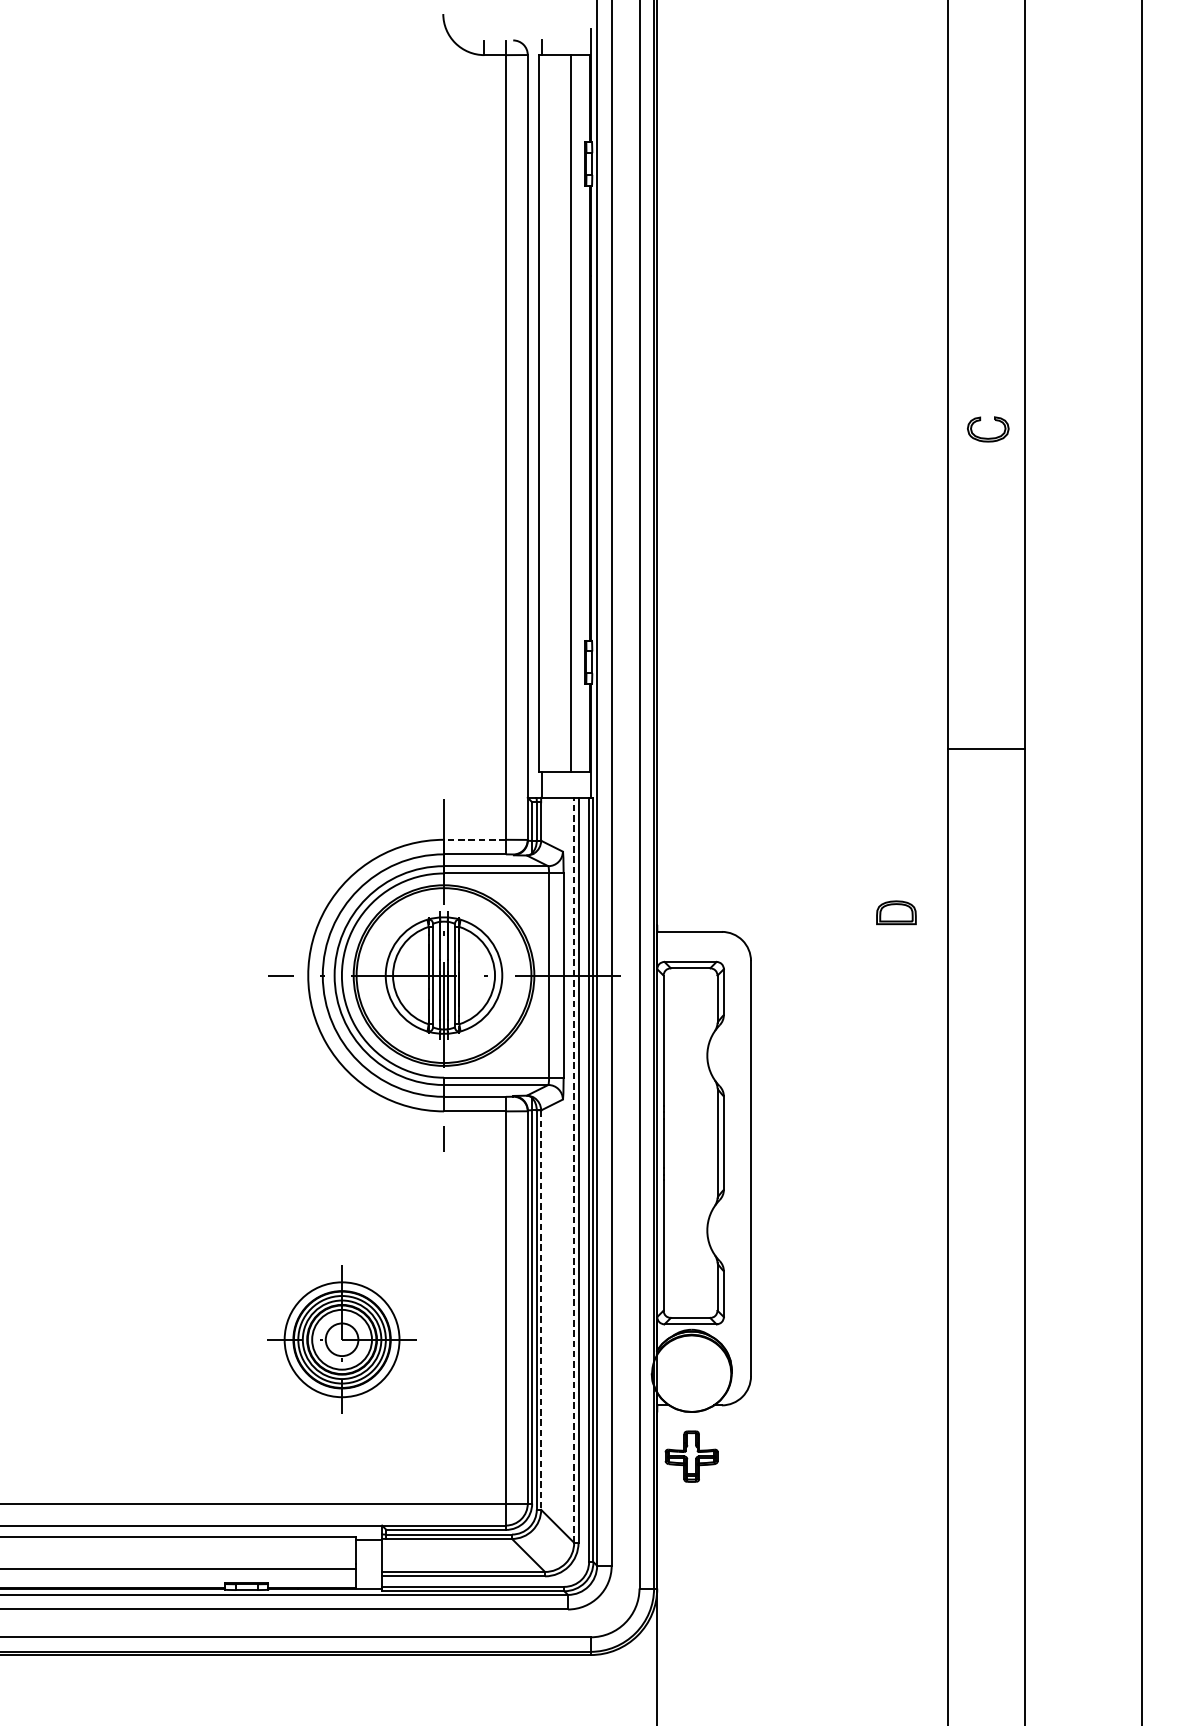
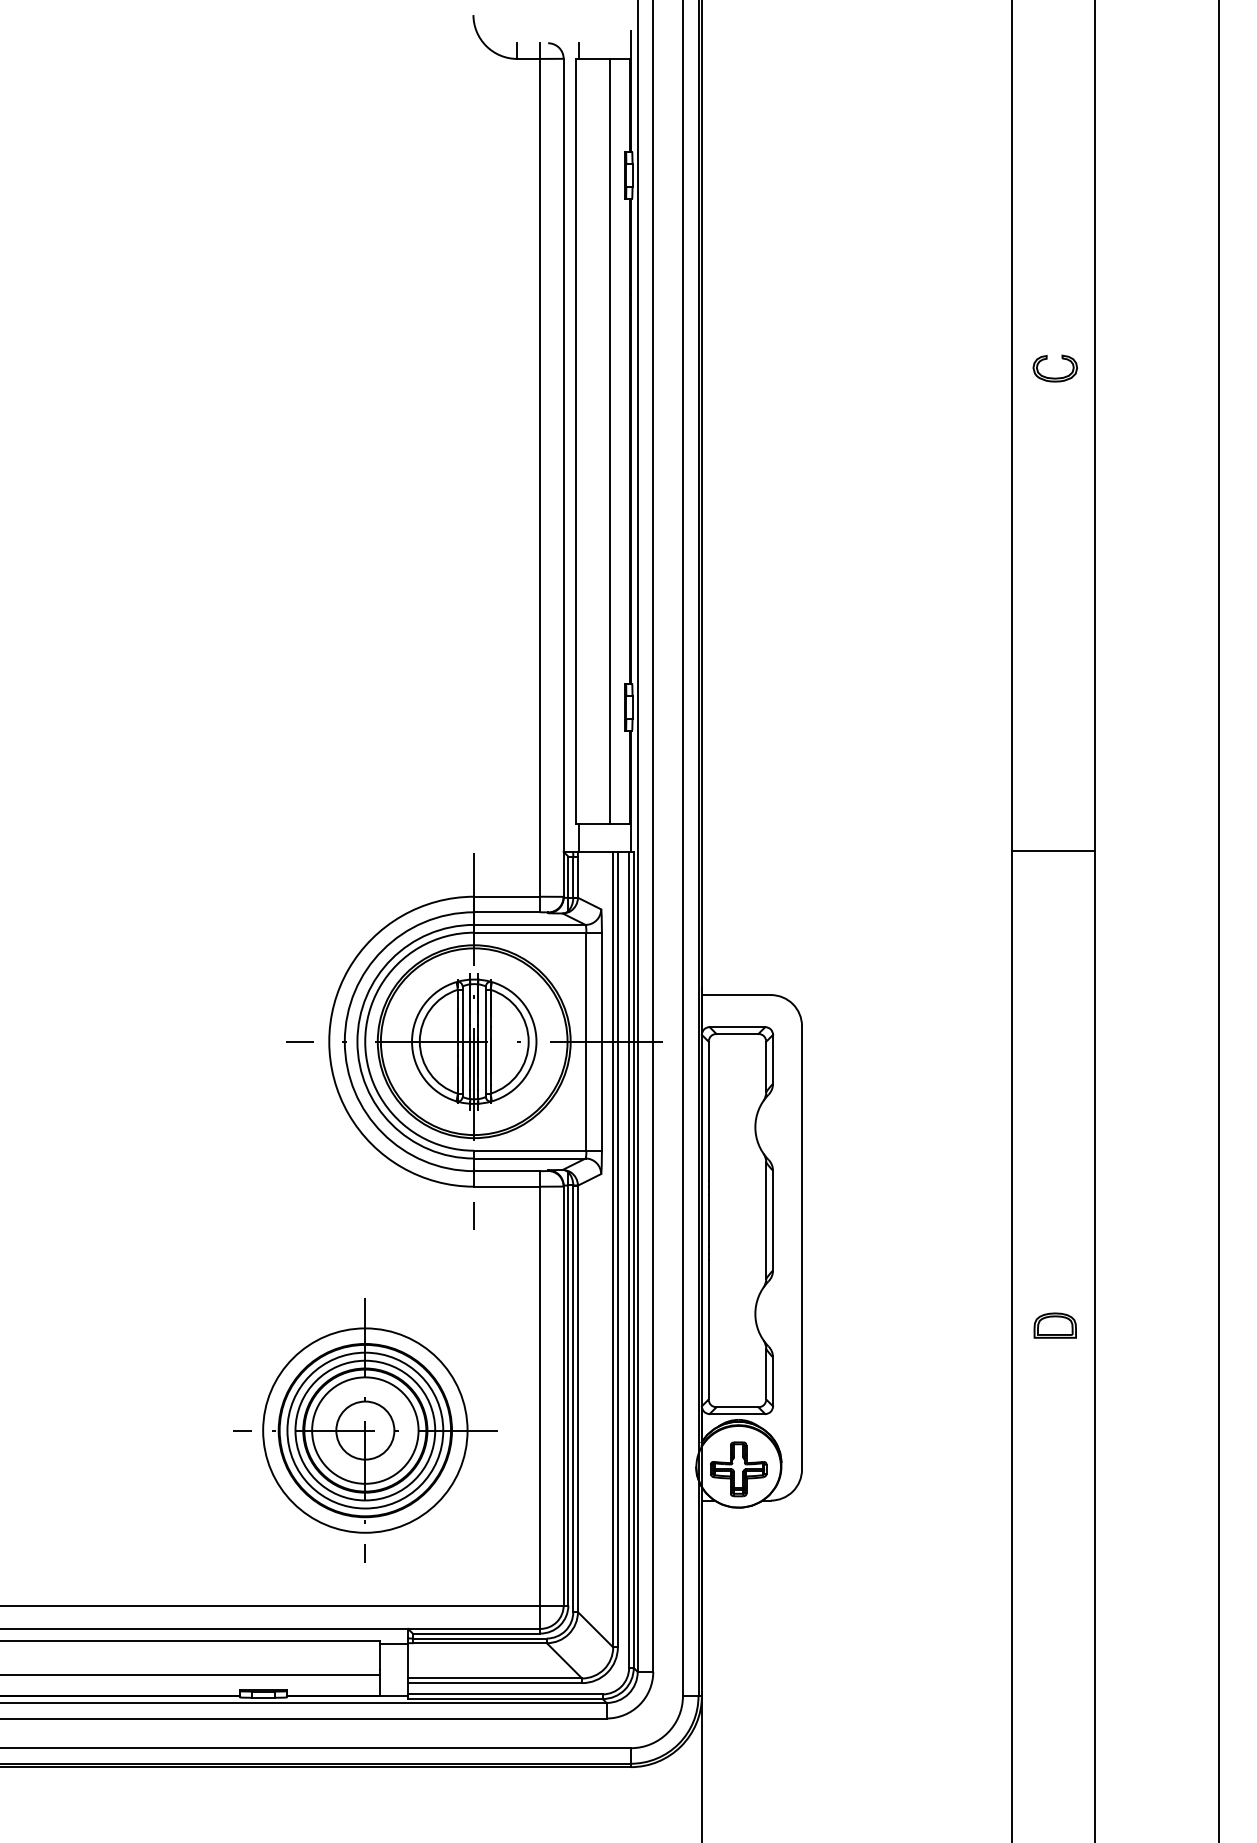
part: (987, 437) -> (1054, 377), moved
line: (985, 748) -> (1052, 850), moved
line: (474, 839) -> (506, 896), dashed -> solid
part: (895, 912) -> (1054, 1325), moved
line: (574, 1170) -> (613, 1249), dashed -> solid
line: (540, 1310) -> (577, 1399), dashed -> solid
part: (342, 1339) -> (365, 1430), size x1.67
part: (691, 1456) -> (738, 1469), moved

